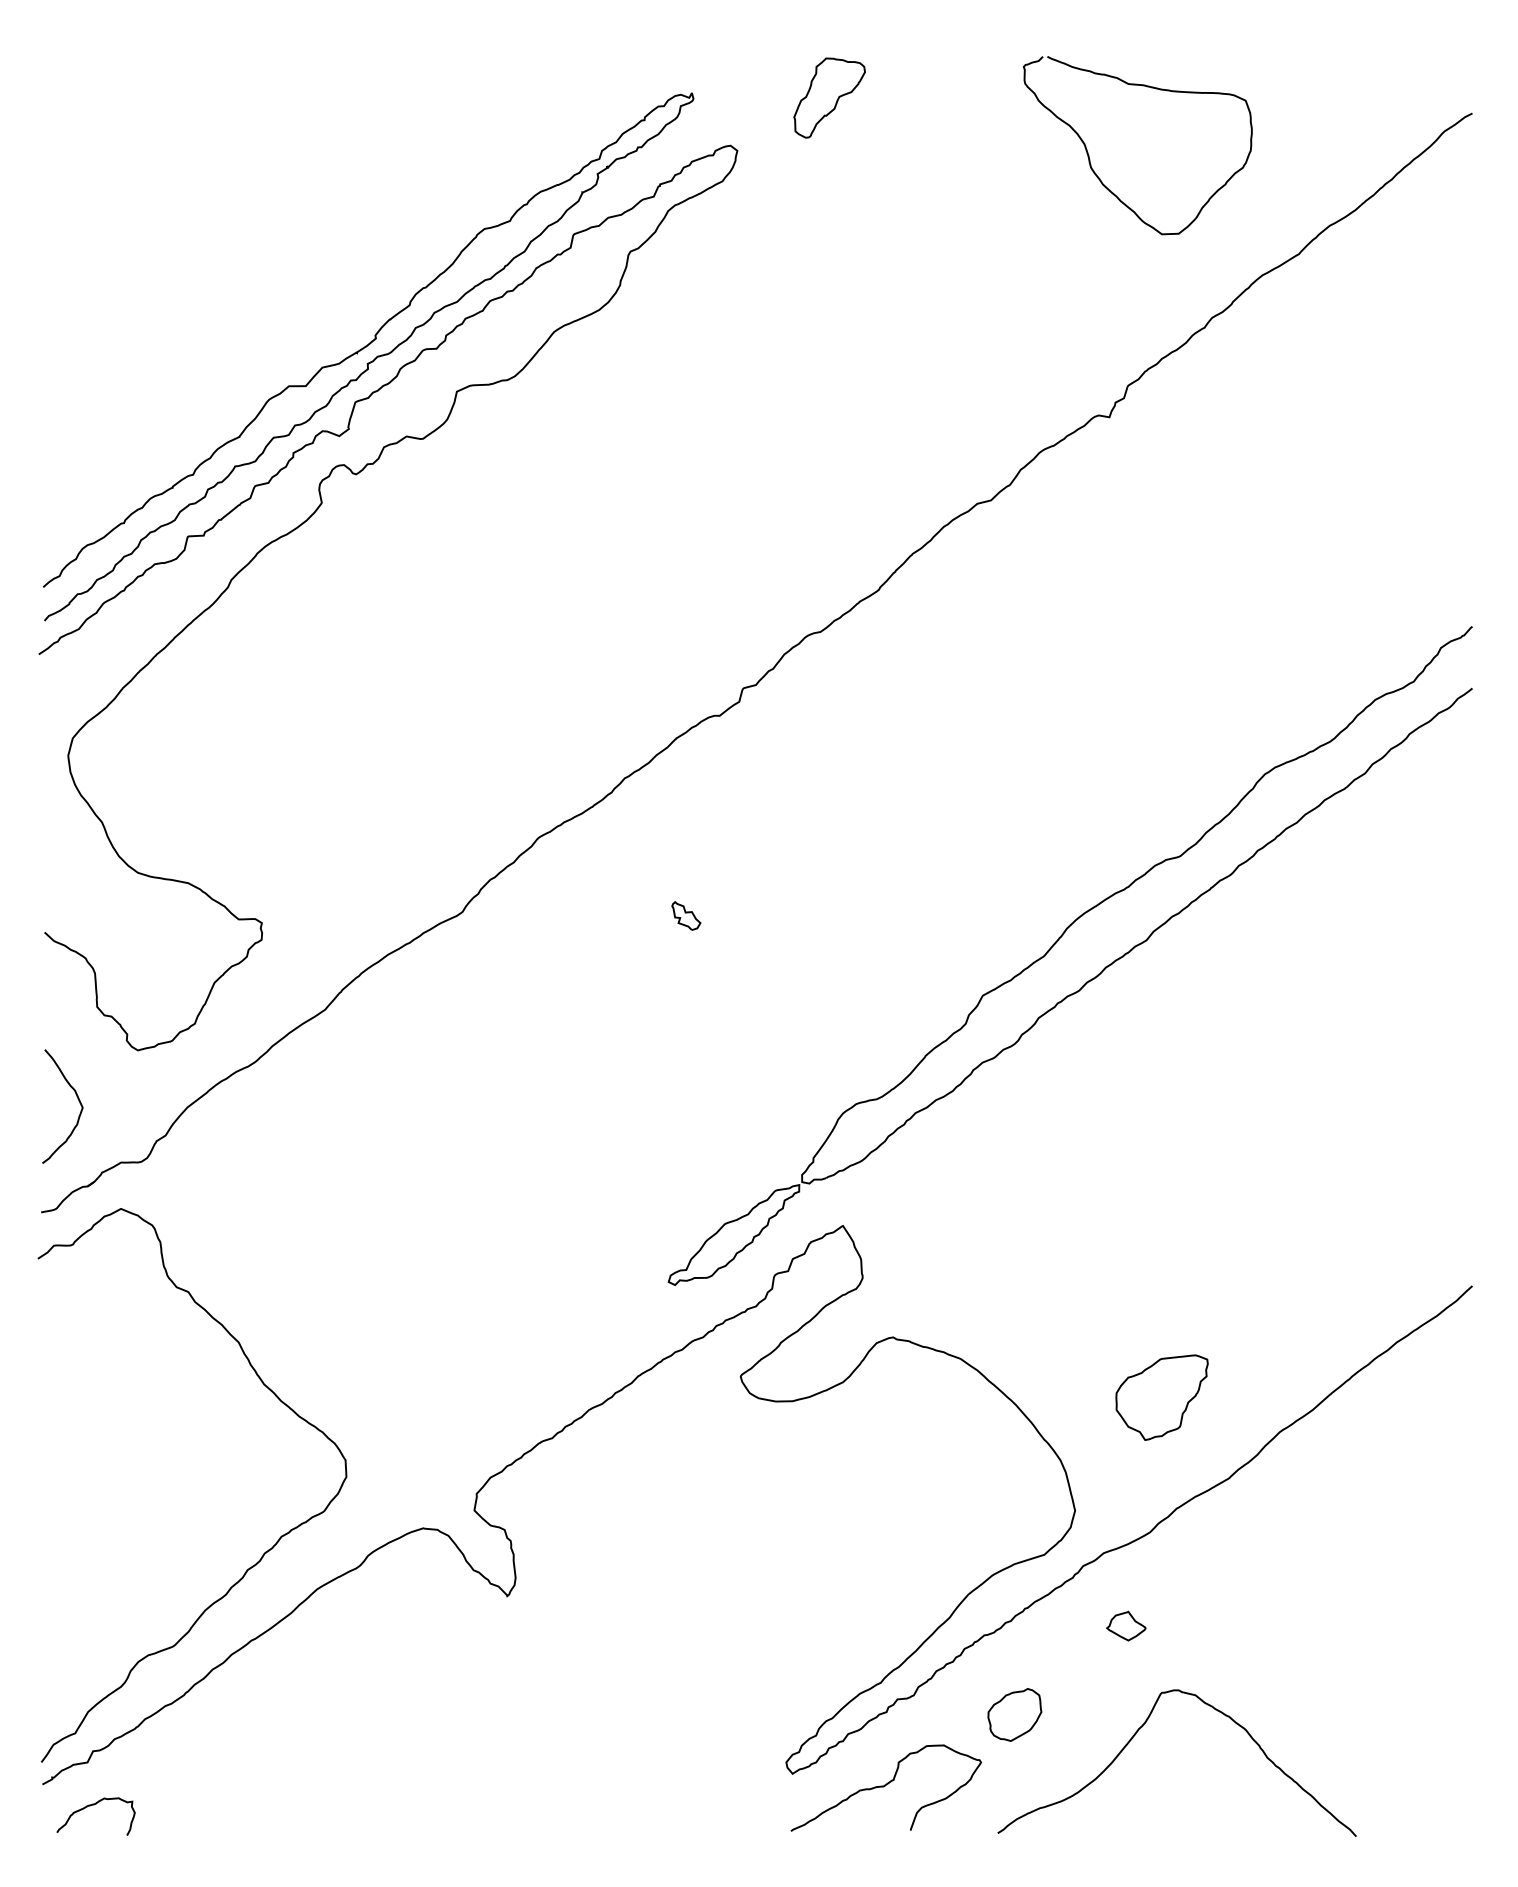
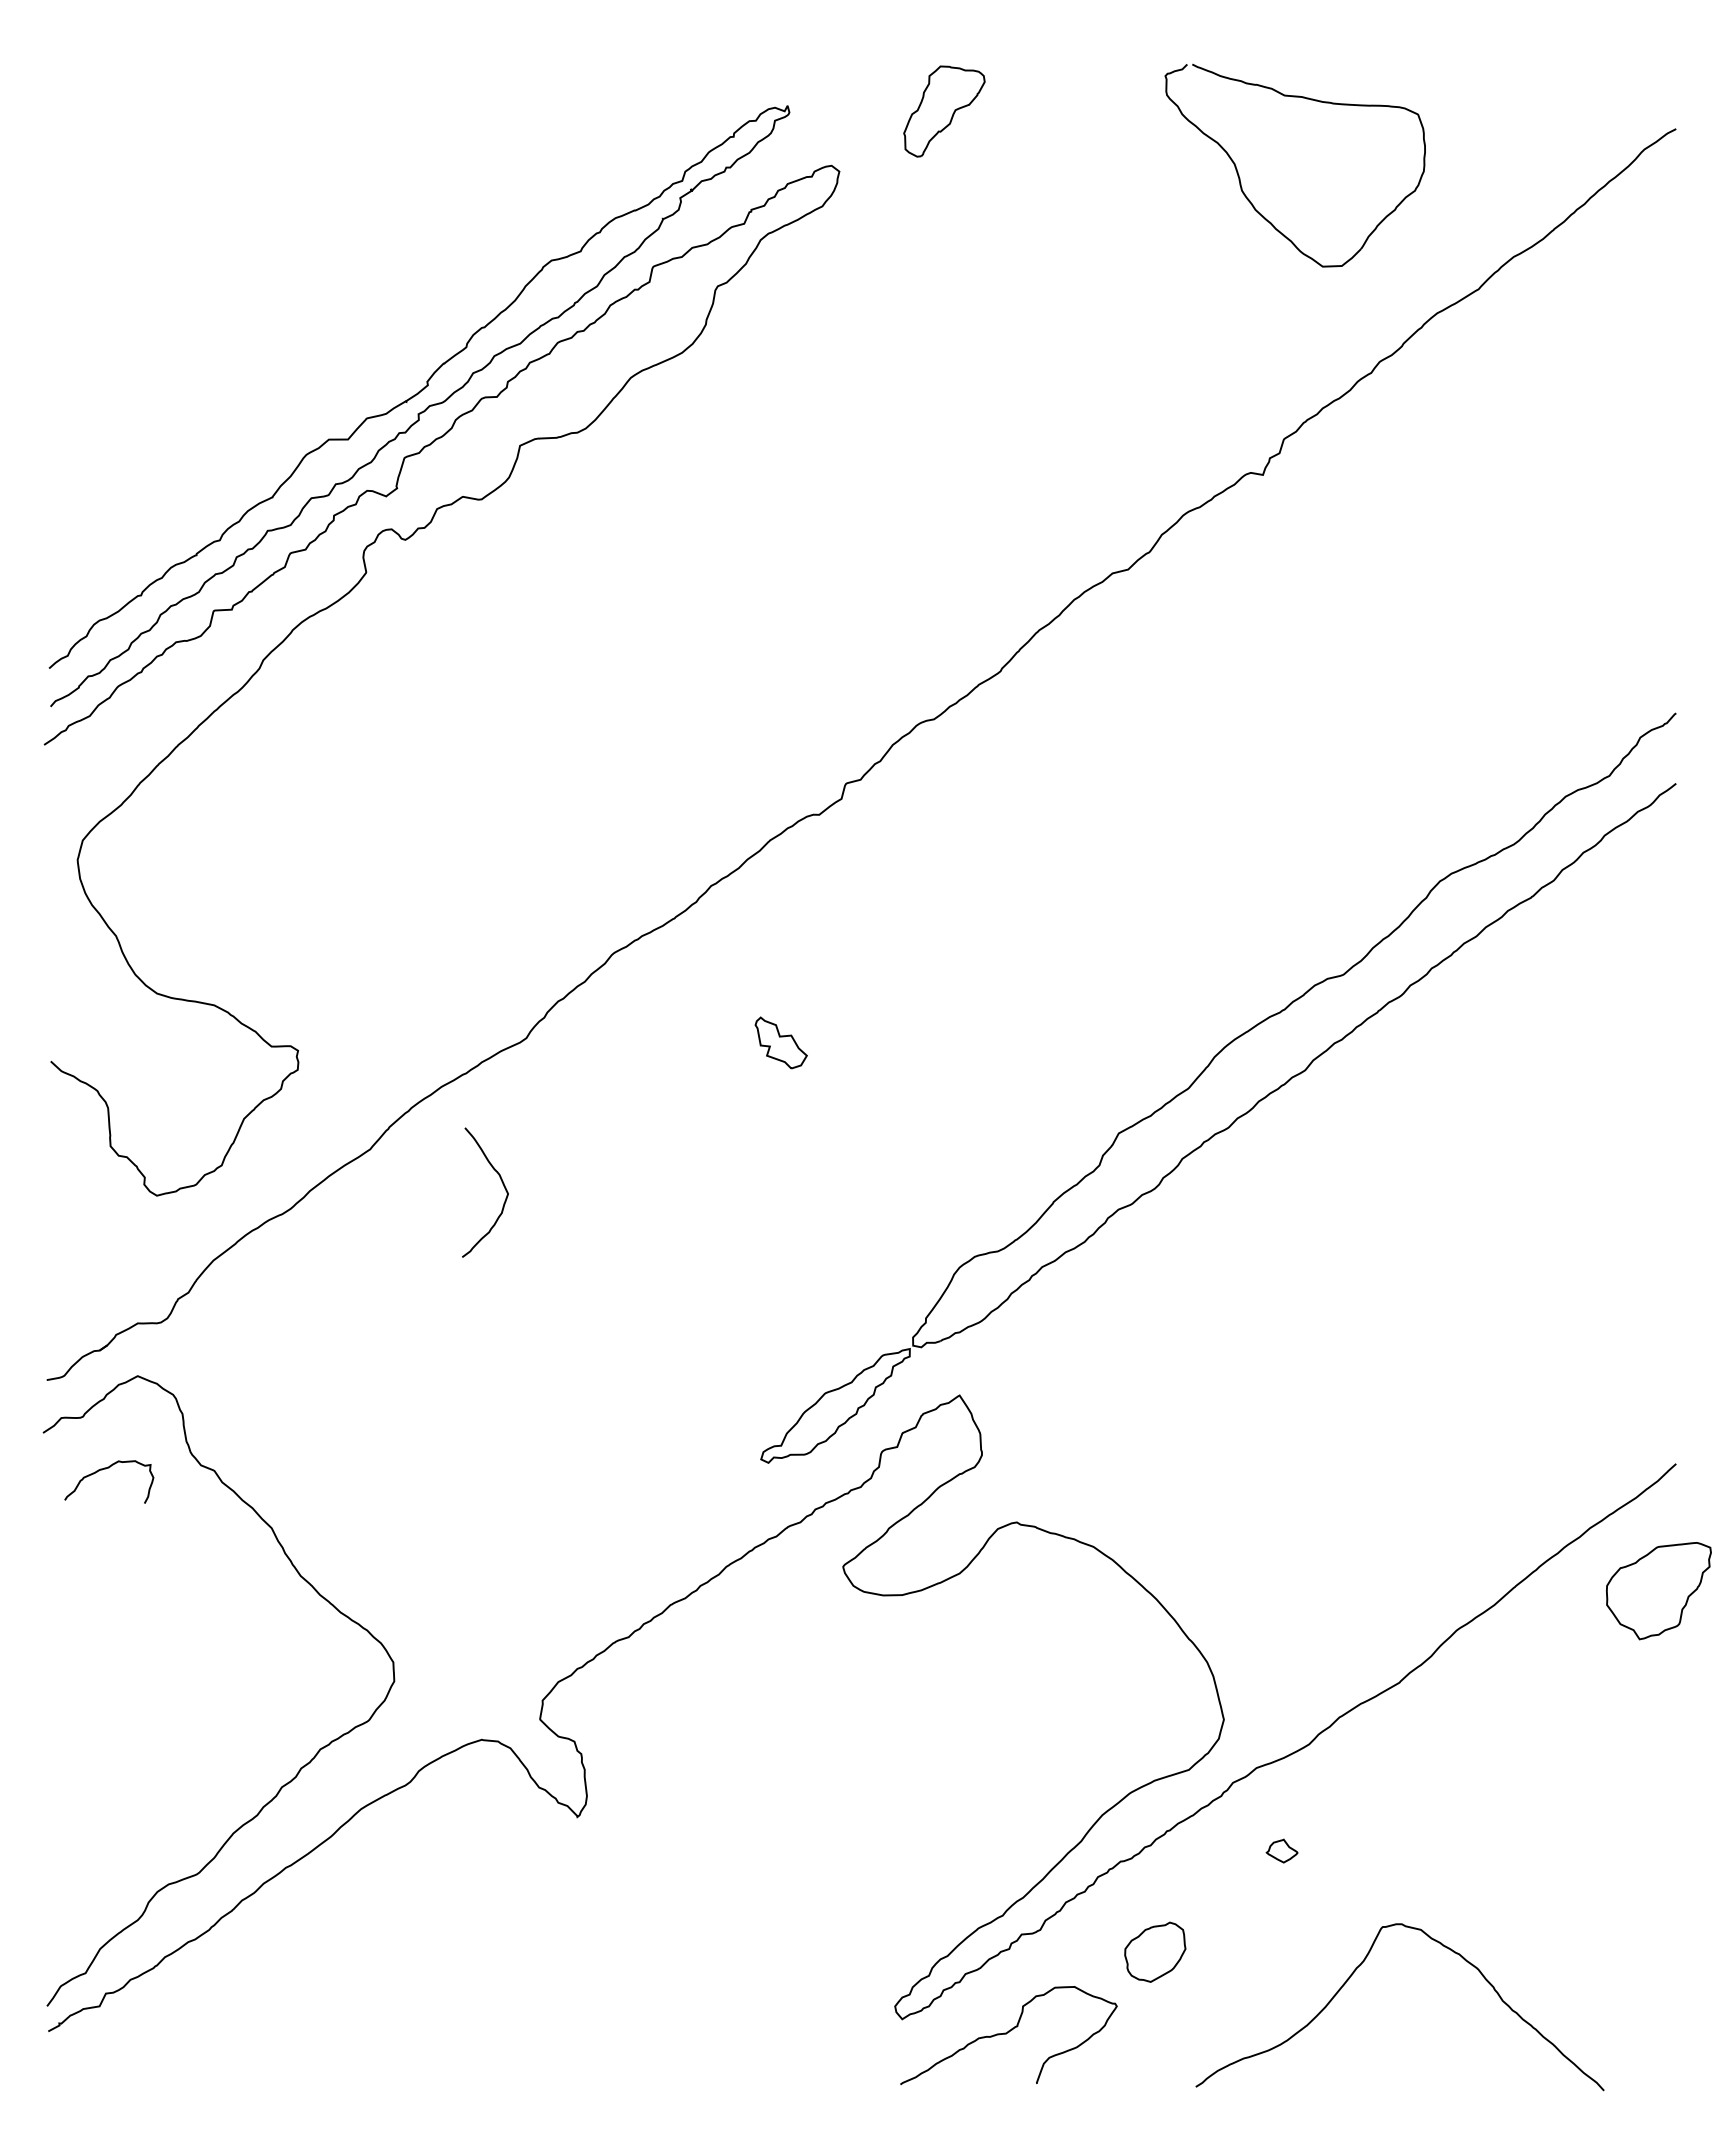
part: (686, 915) -> (781, 1042), size x1.6
curve: (77, 1099) -> (502, 1184), moved
part: (1161, 1398) -> (1658, 1591), moved
part: (1125, 1625) -> (1281, 1850), size x0.7
curve: (1136, 1734) -> (1353, 1974), moved
curve: (92, 1805) -> (105, 1469), moved

